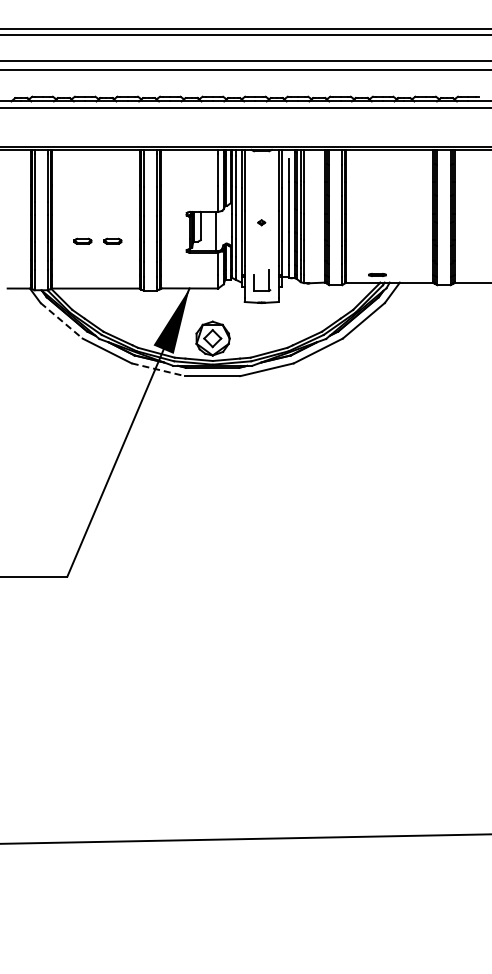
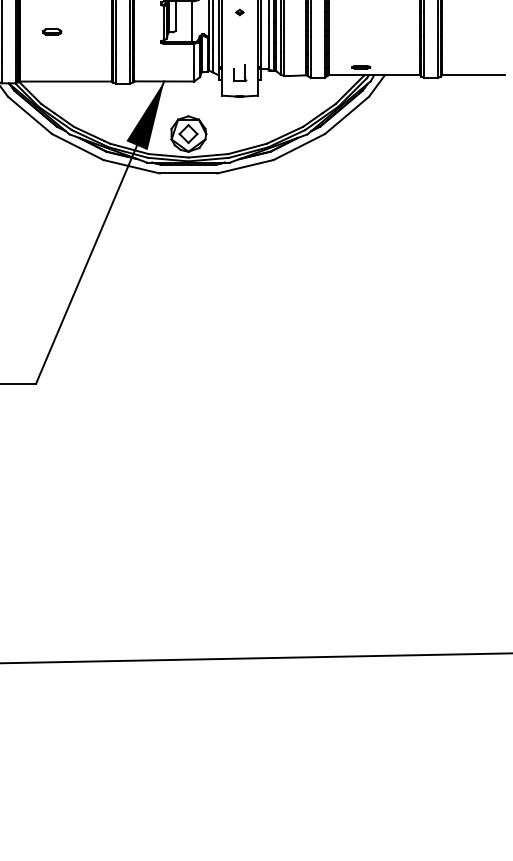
part: (112, 240) -> (83, 31), removed
part: (261, 280) -> (239, 73), size x0.71
line: (61, 320) -> (29, 115), dashed -> solid
line: (158, 369) -> (131, 166), dashed -> solid

